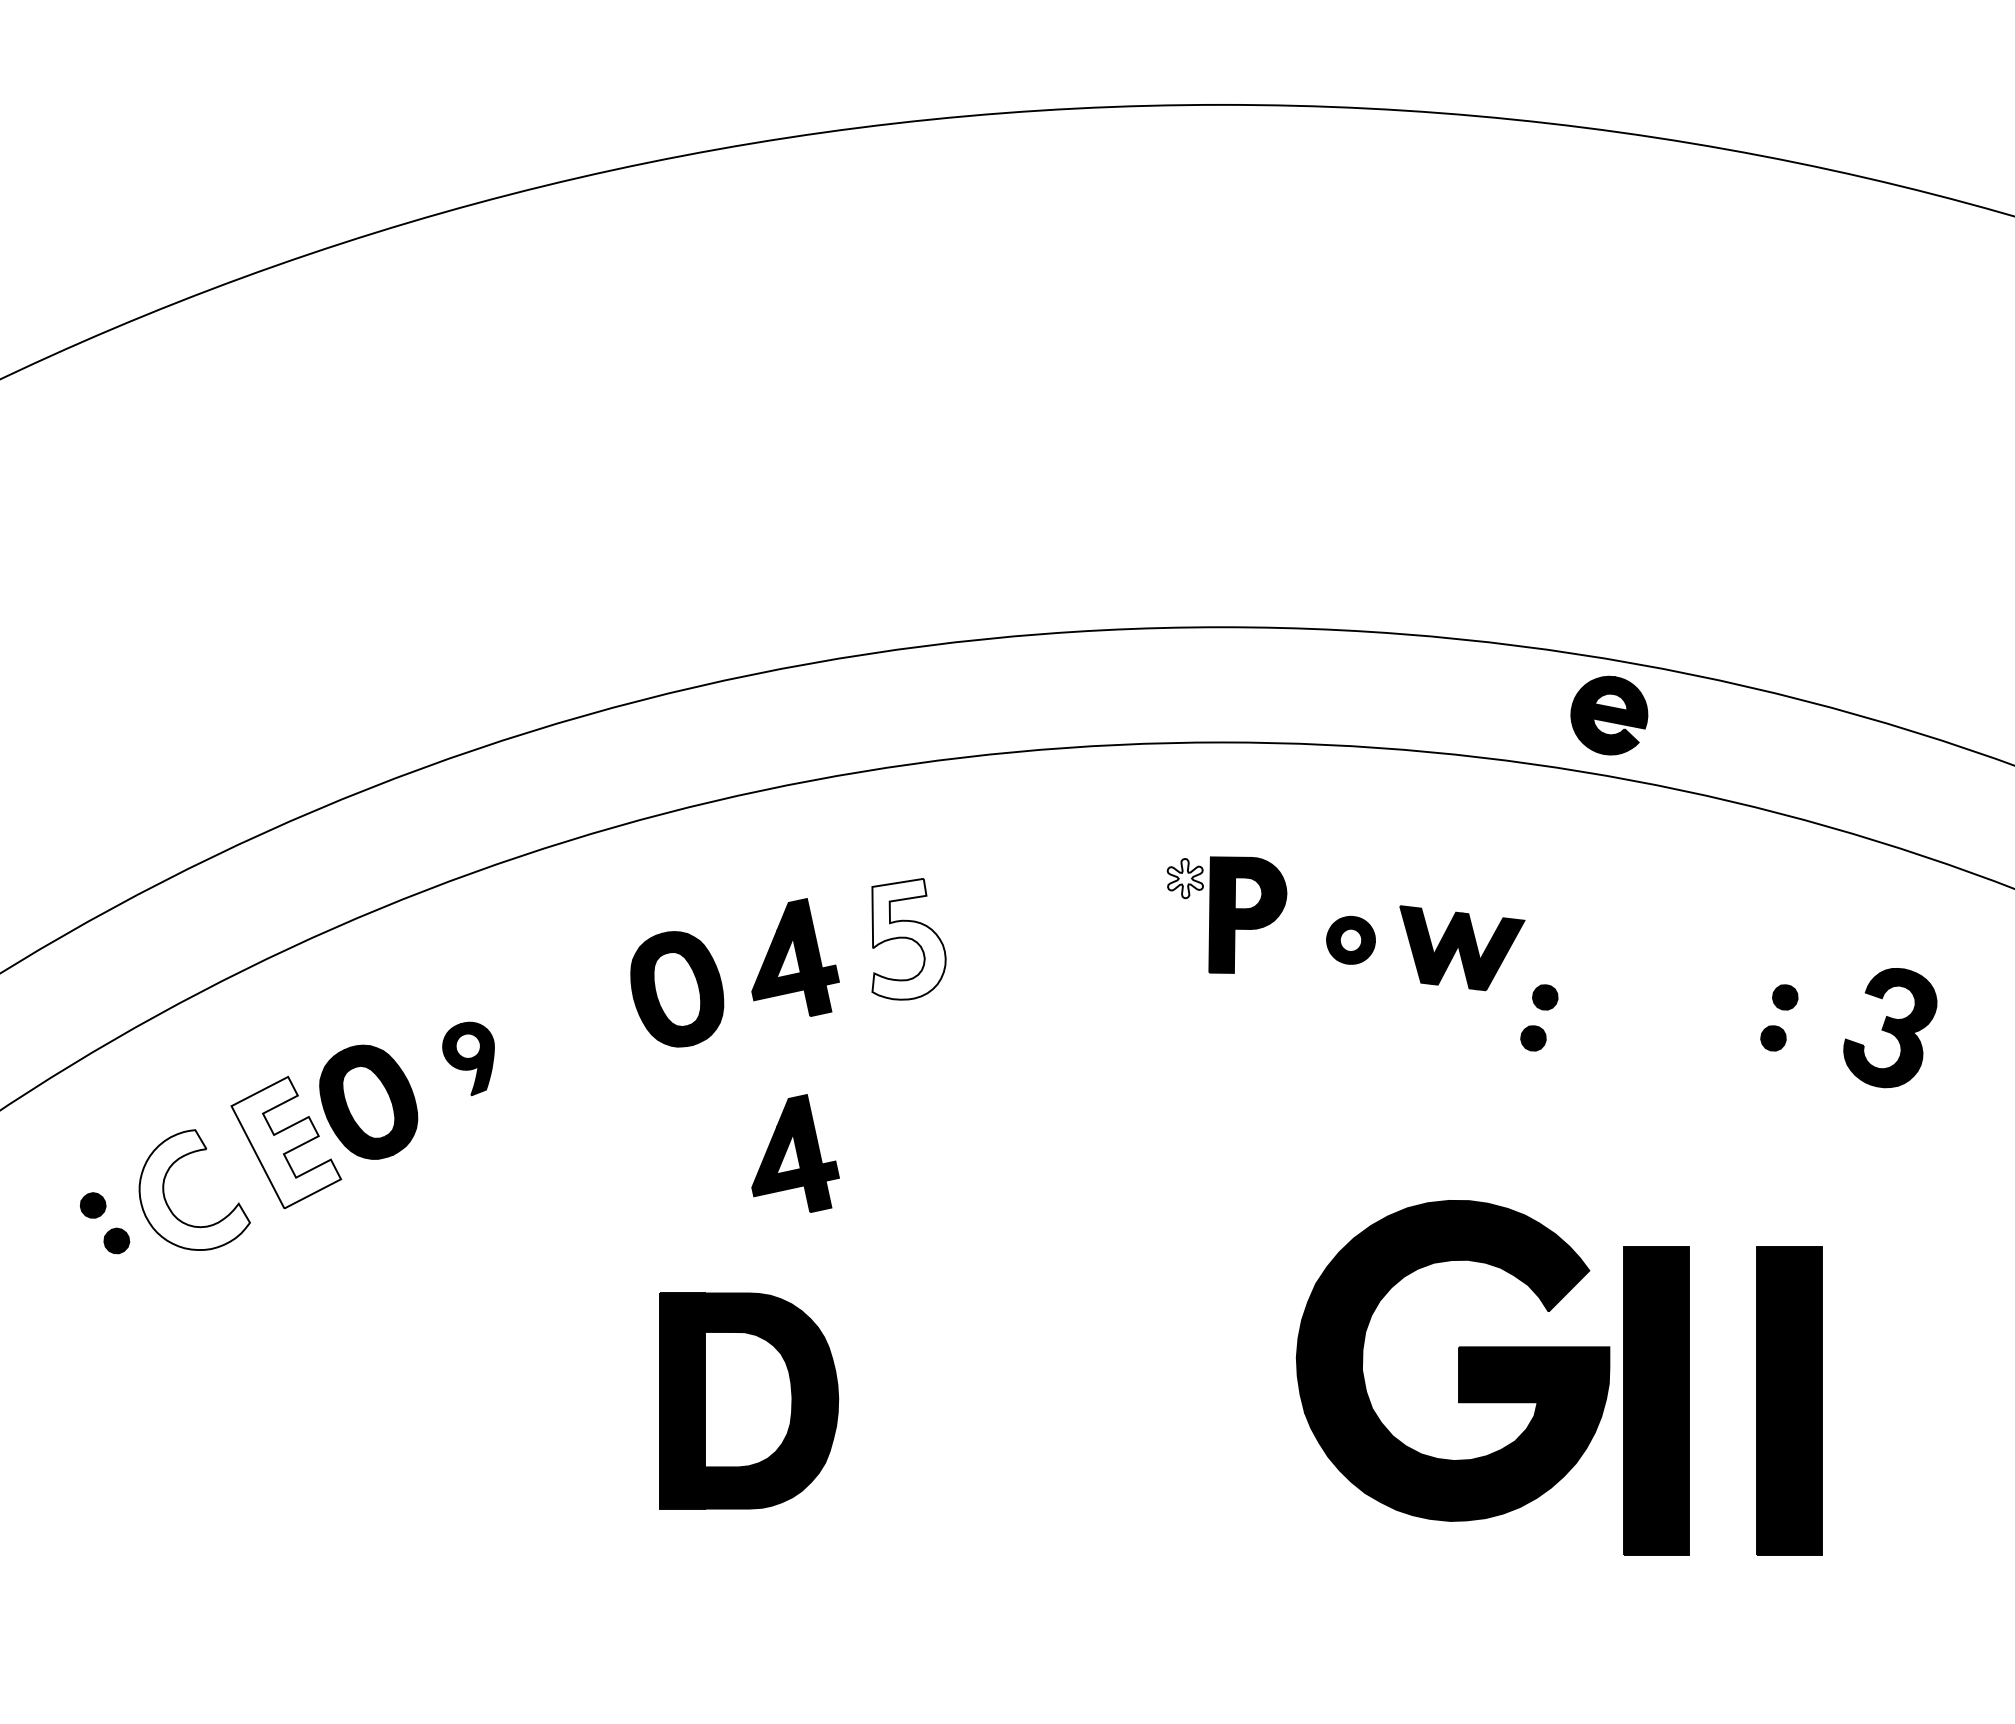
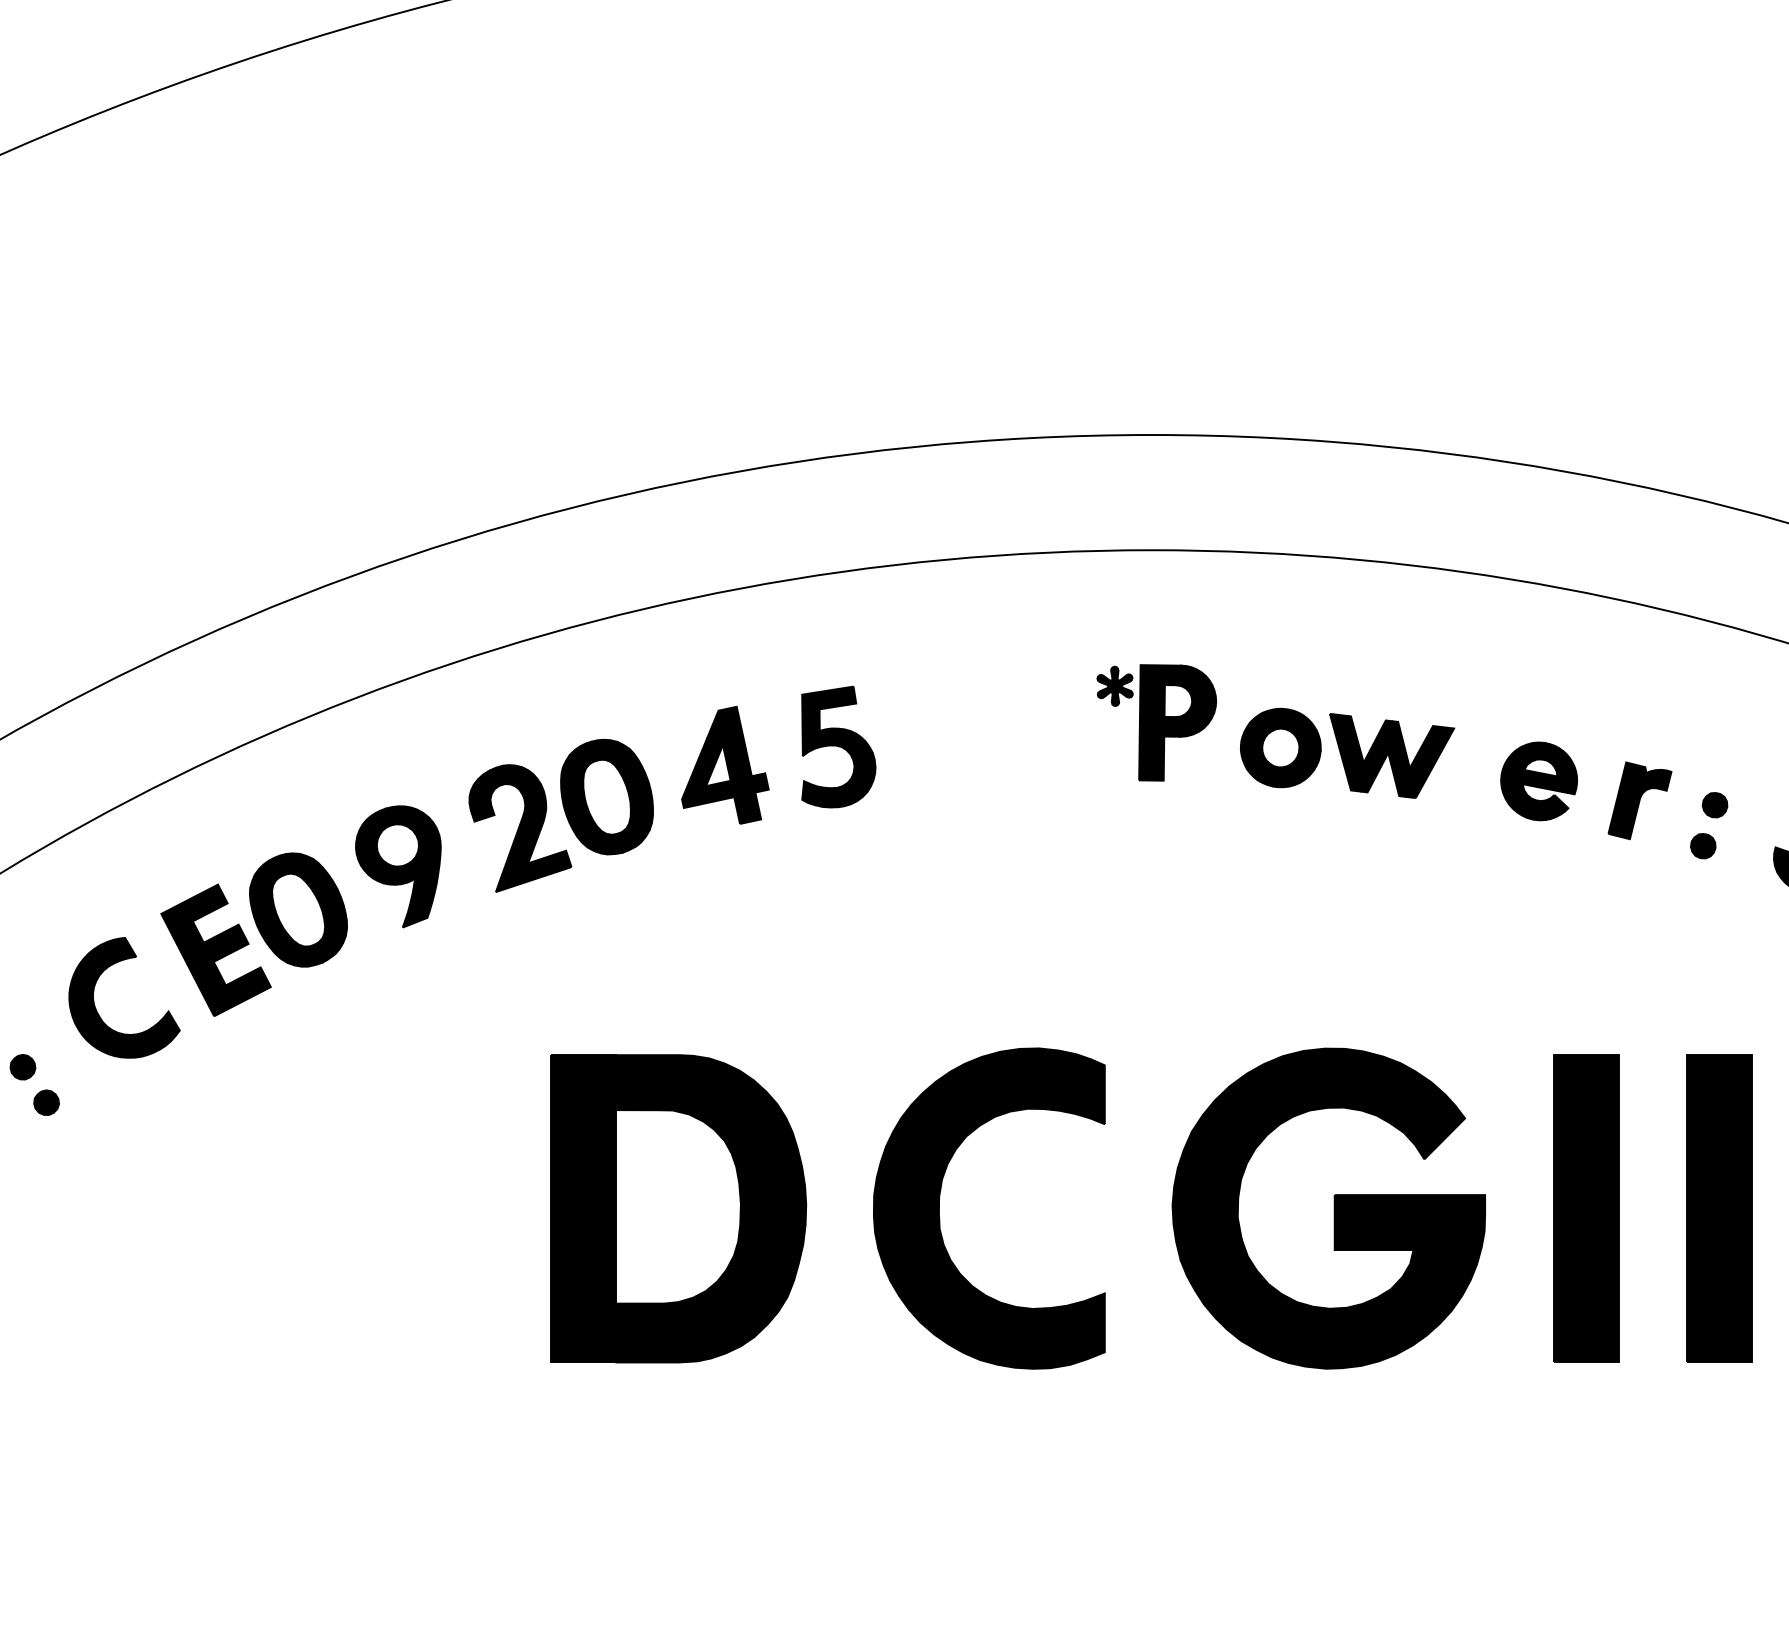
part: (1609, 715) -> (1539, 781), moved
fill: (1185, 878) -> (1115, 686), added
fill: (908, 938) -> (838, 746), added
part: (1350, 940) -> (1280, 748), size x1.67
part: (1710, 992) -> (1640, 800), added
part: (1542, 1010) -> (1472, 818), removed
part: (590, 1020) -> (520, 828), added
part: (468, 1058) -> (398, 866), size x1.67
fill: (286, 1142) -> (216, 950), added
part: (795, 1153) -> (725, 961), removed
fill: (194, 1190) -> (124, 998), added
part: (100, 1216) -> (30, 1078), moved
part: (1452, 1360) -> (1328, 1208), moved
part: (748, 1400) -> (678, 1208), size x1.43
part: (1010, 1400) -> (940, 1208), added

